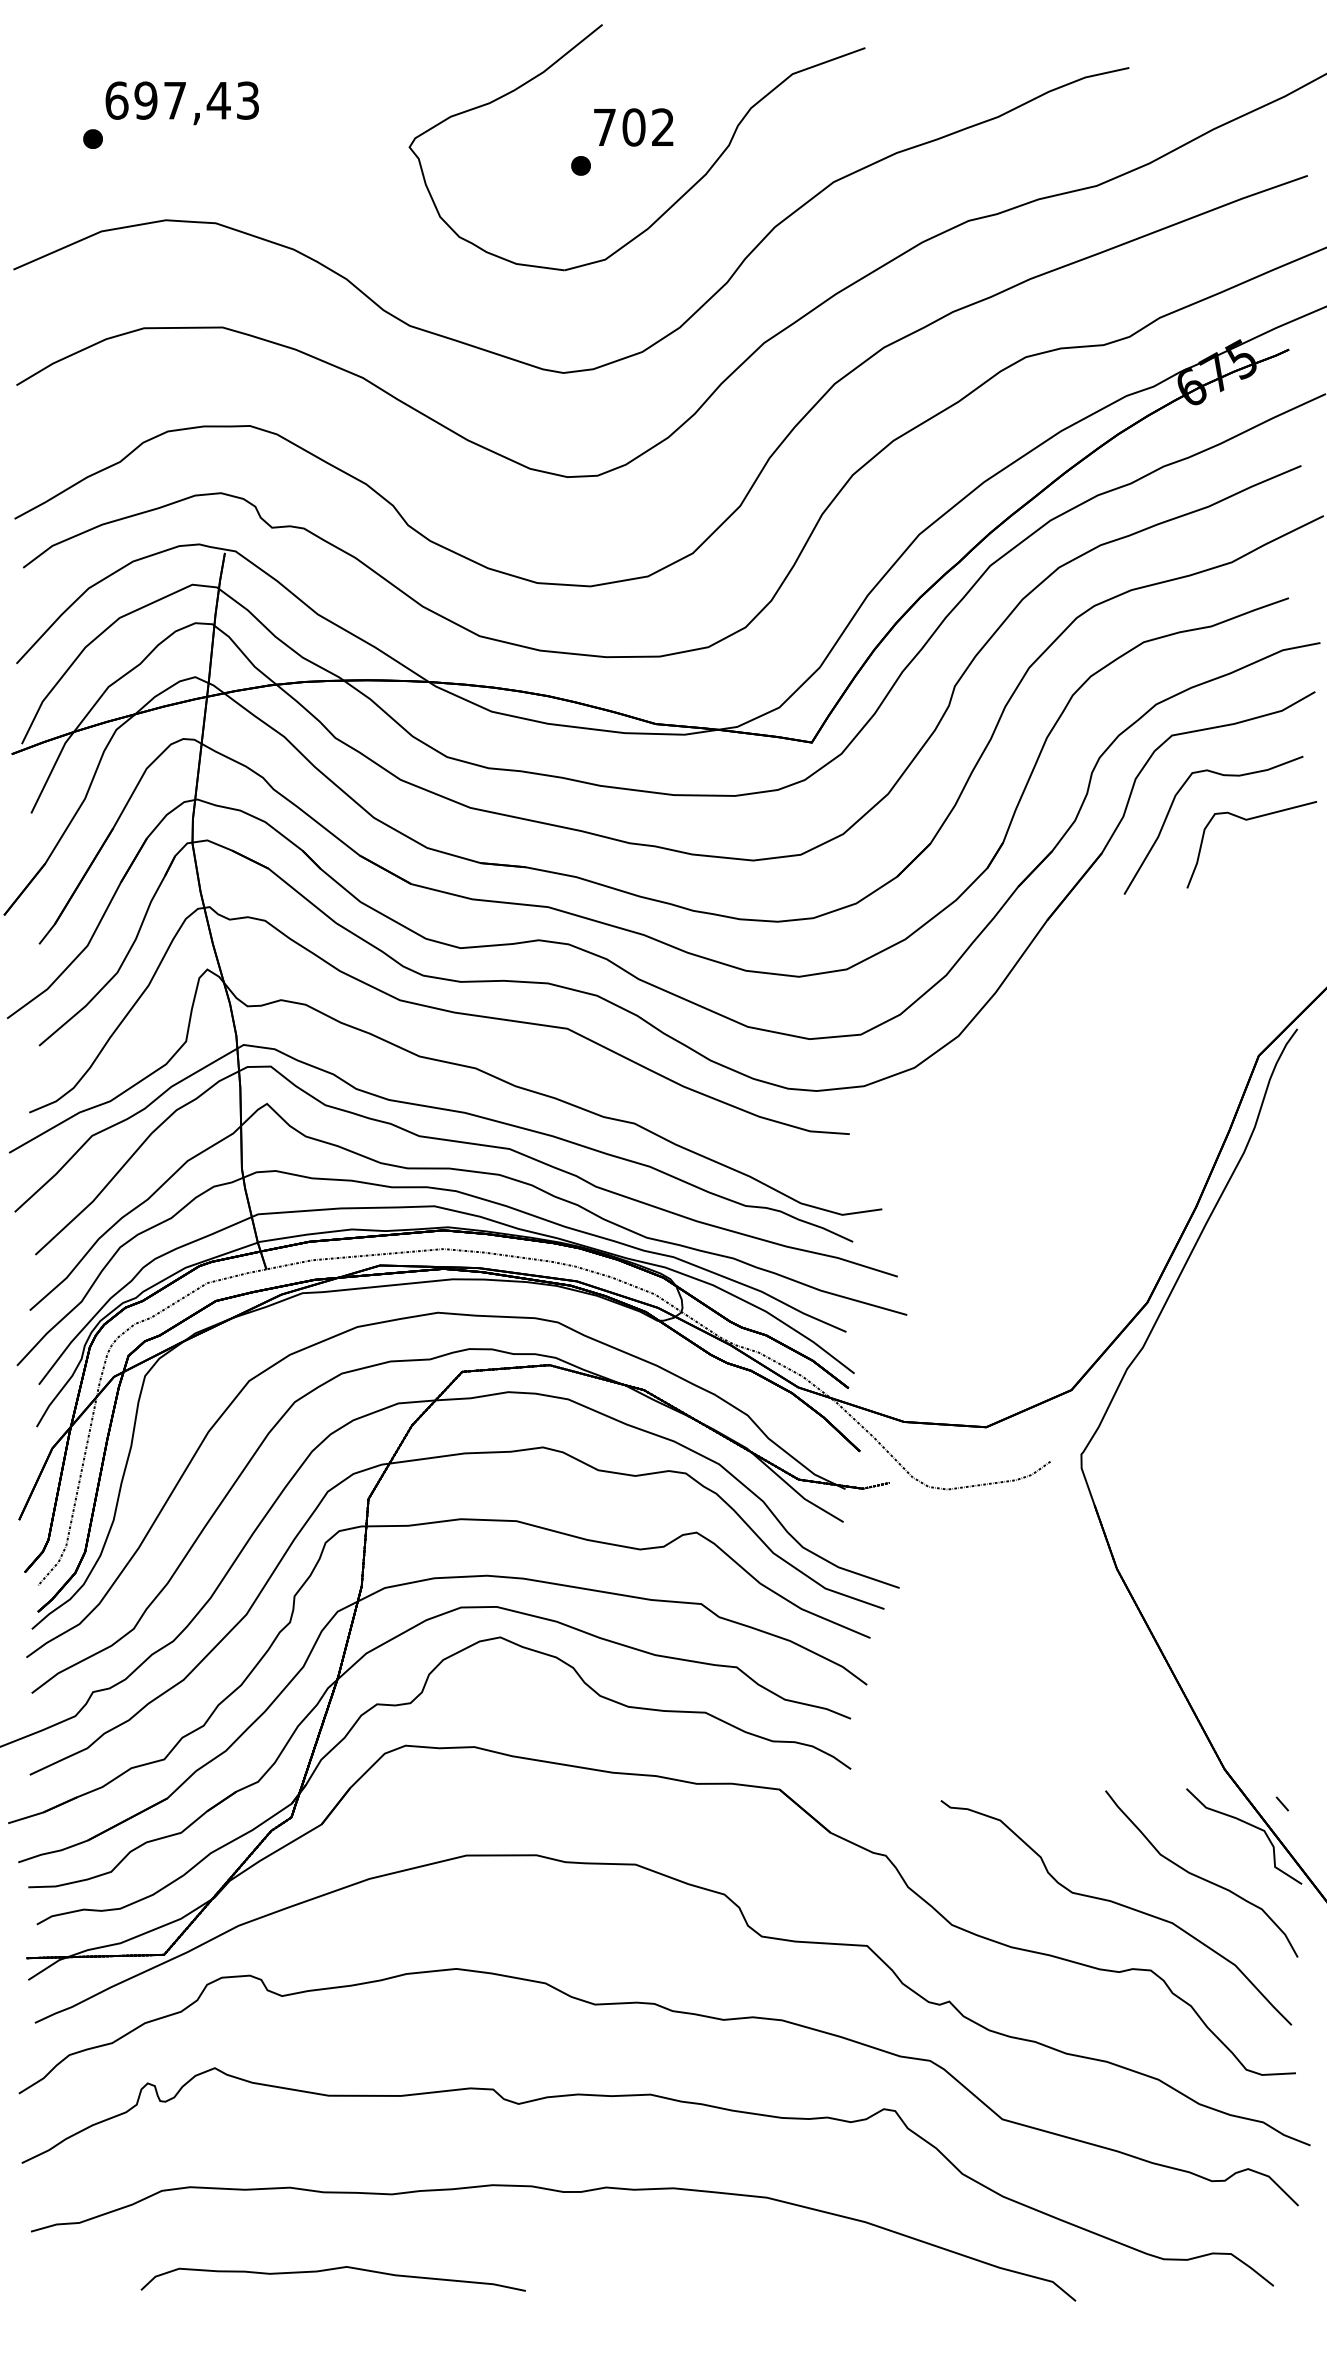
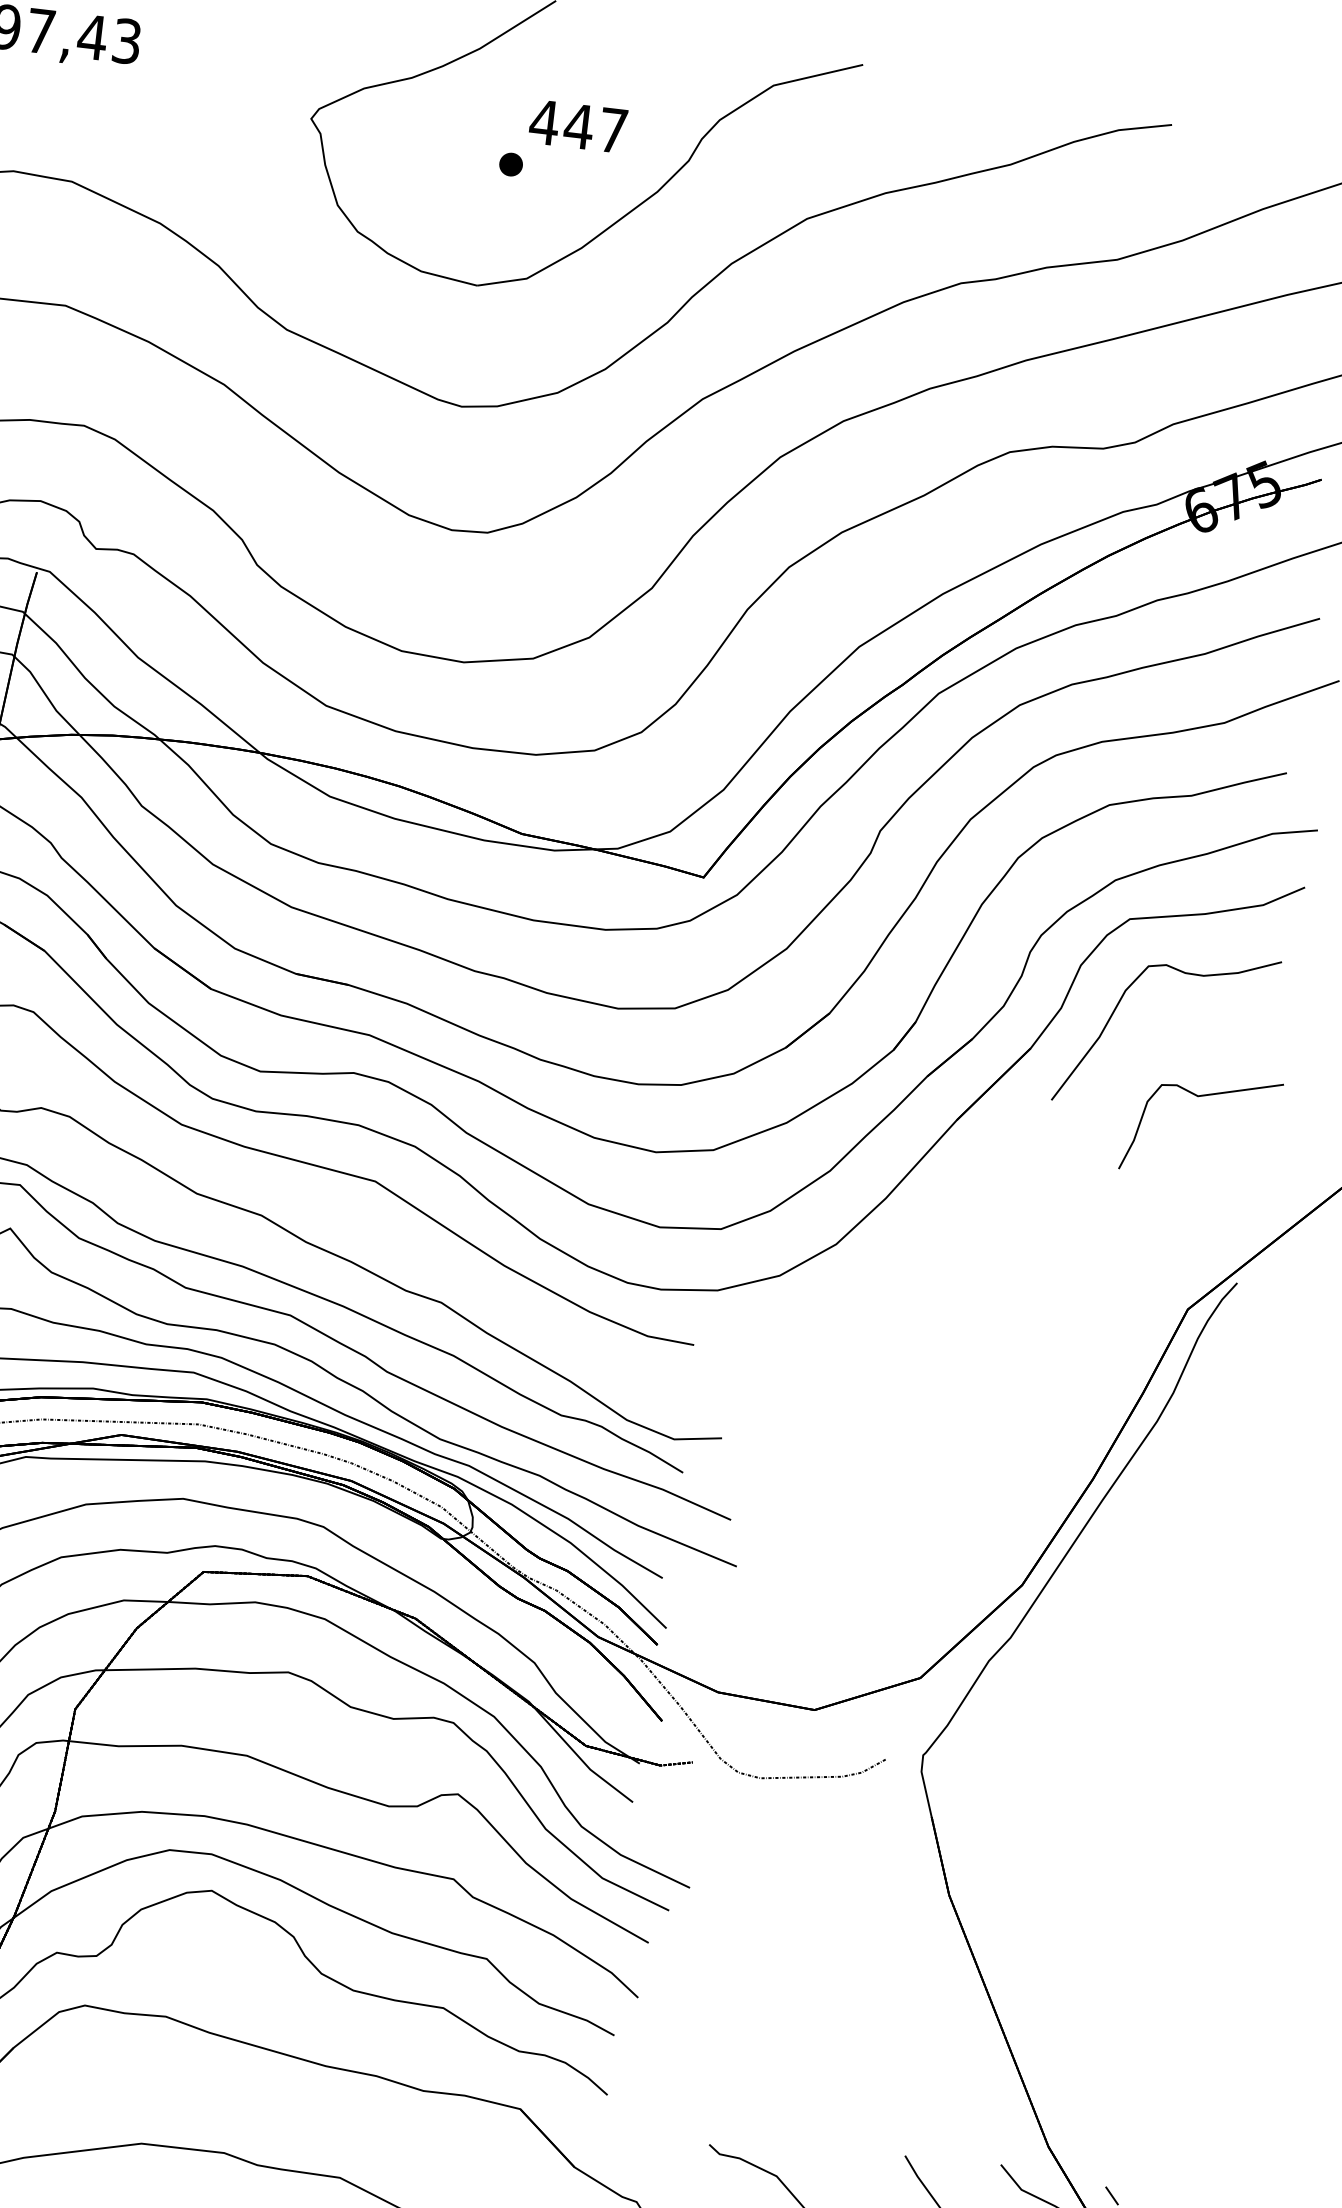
text: (632, 127) -> (577, 126), 702 -> 447
part: (1248, 820) -> (1200, 1097), moved

